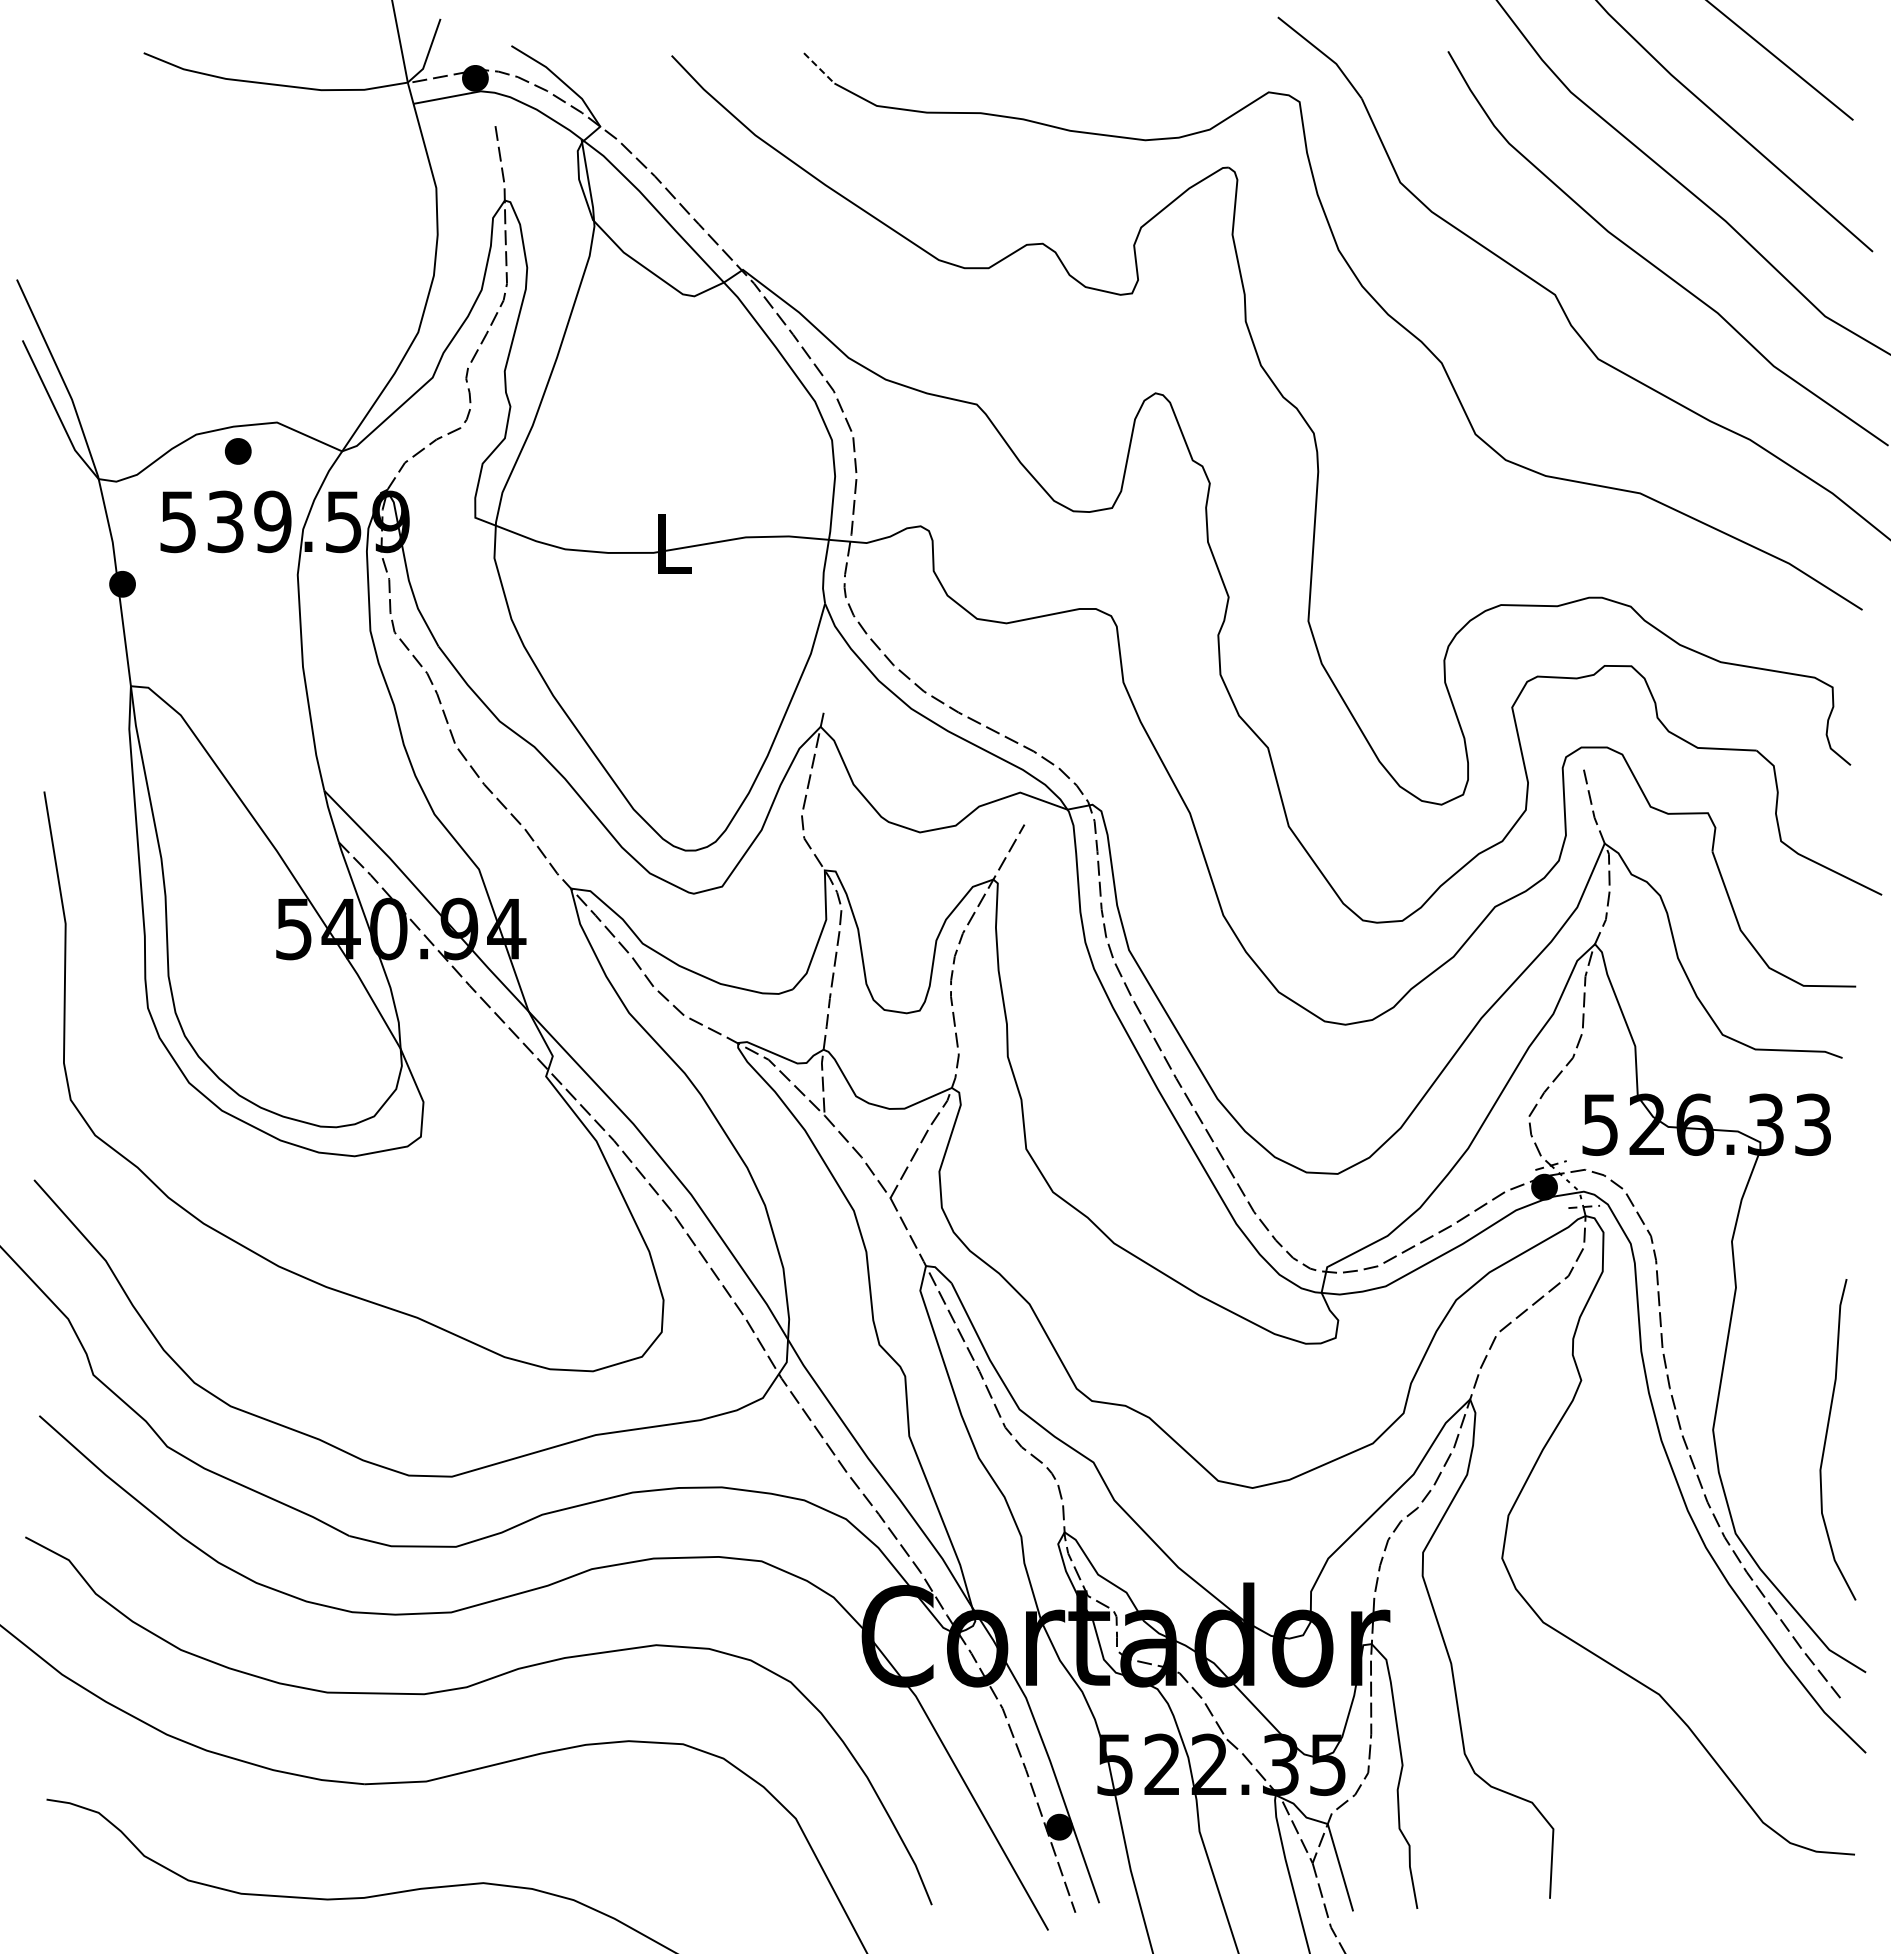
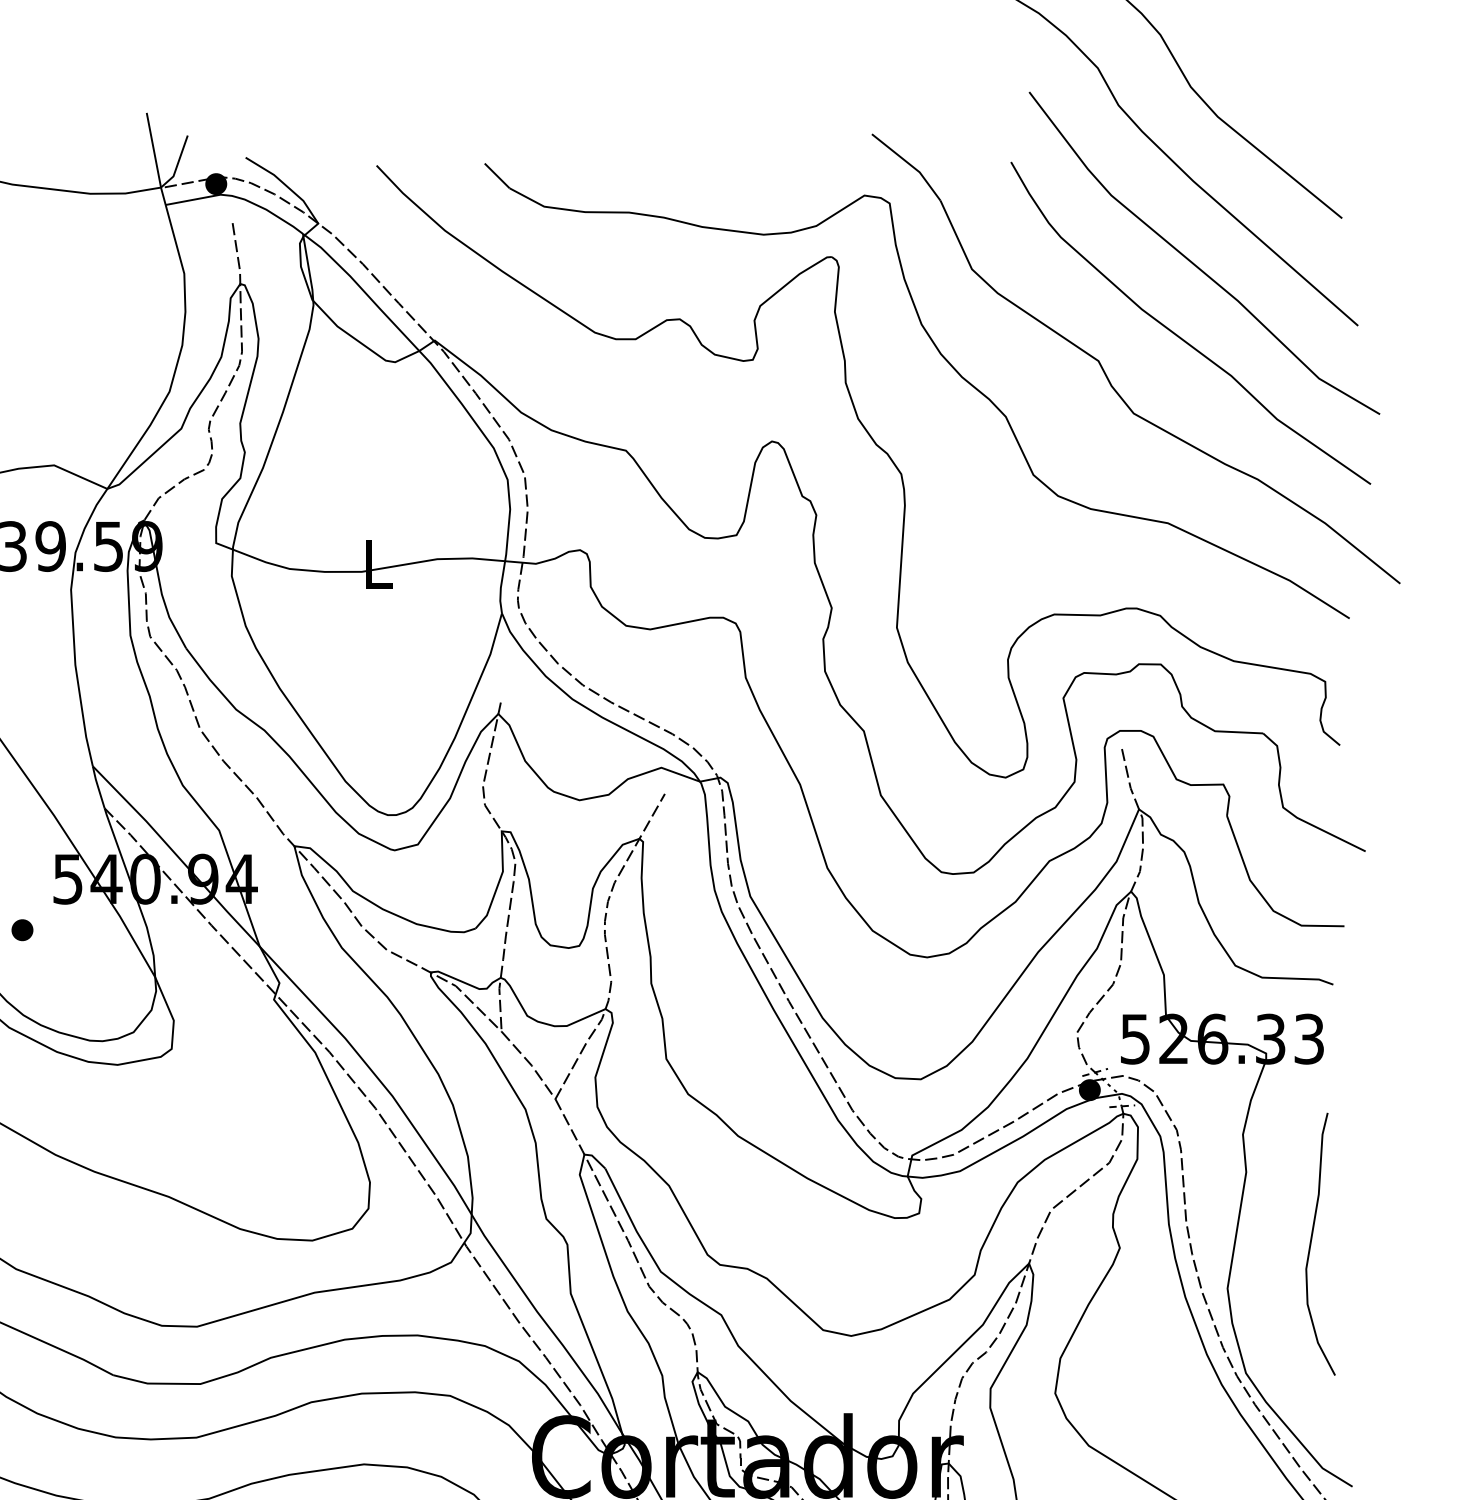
line: (819, 68) -> (497, 176), dashed -> solid
part: (238, 451) -> (22, 930), moved
curve: (1827, 1435) -> (1312, 1240), moved

